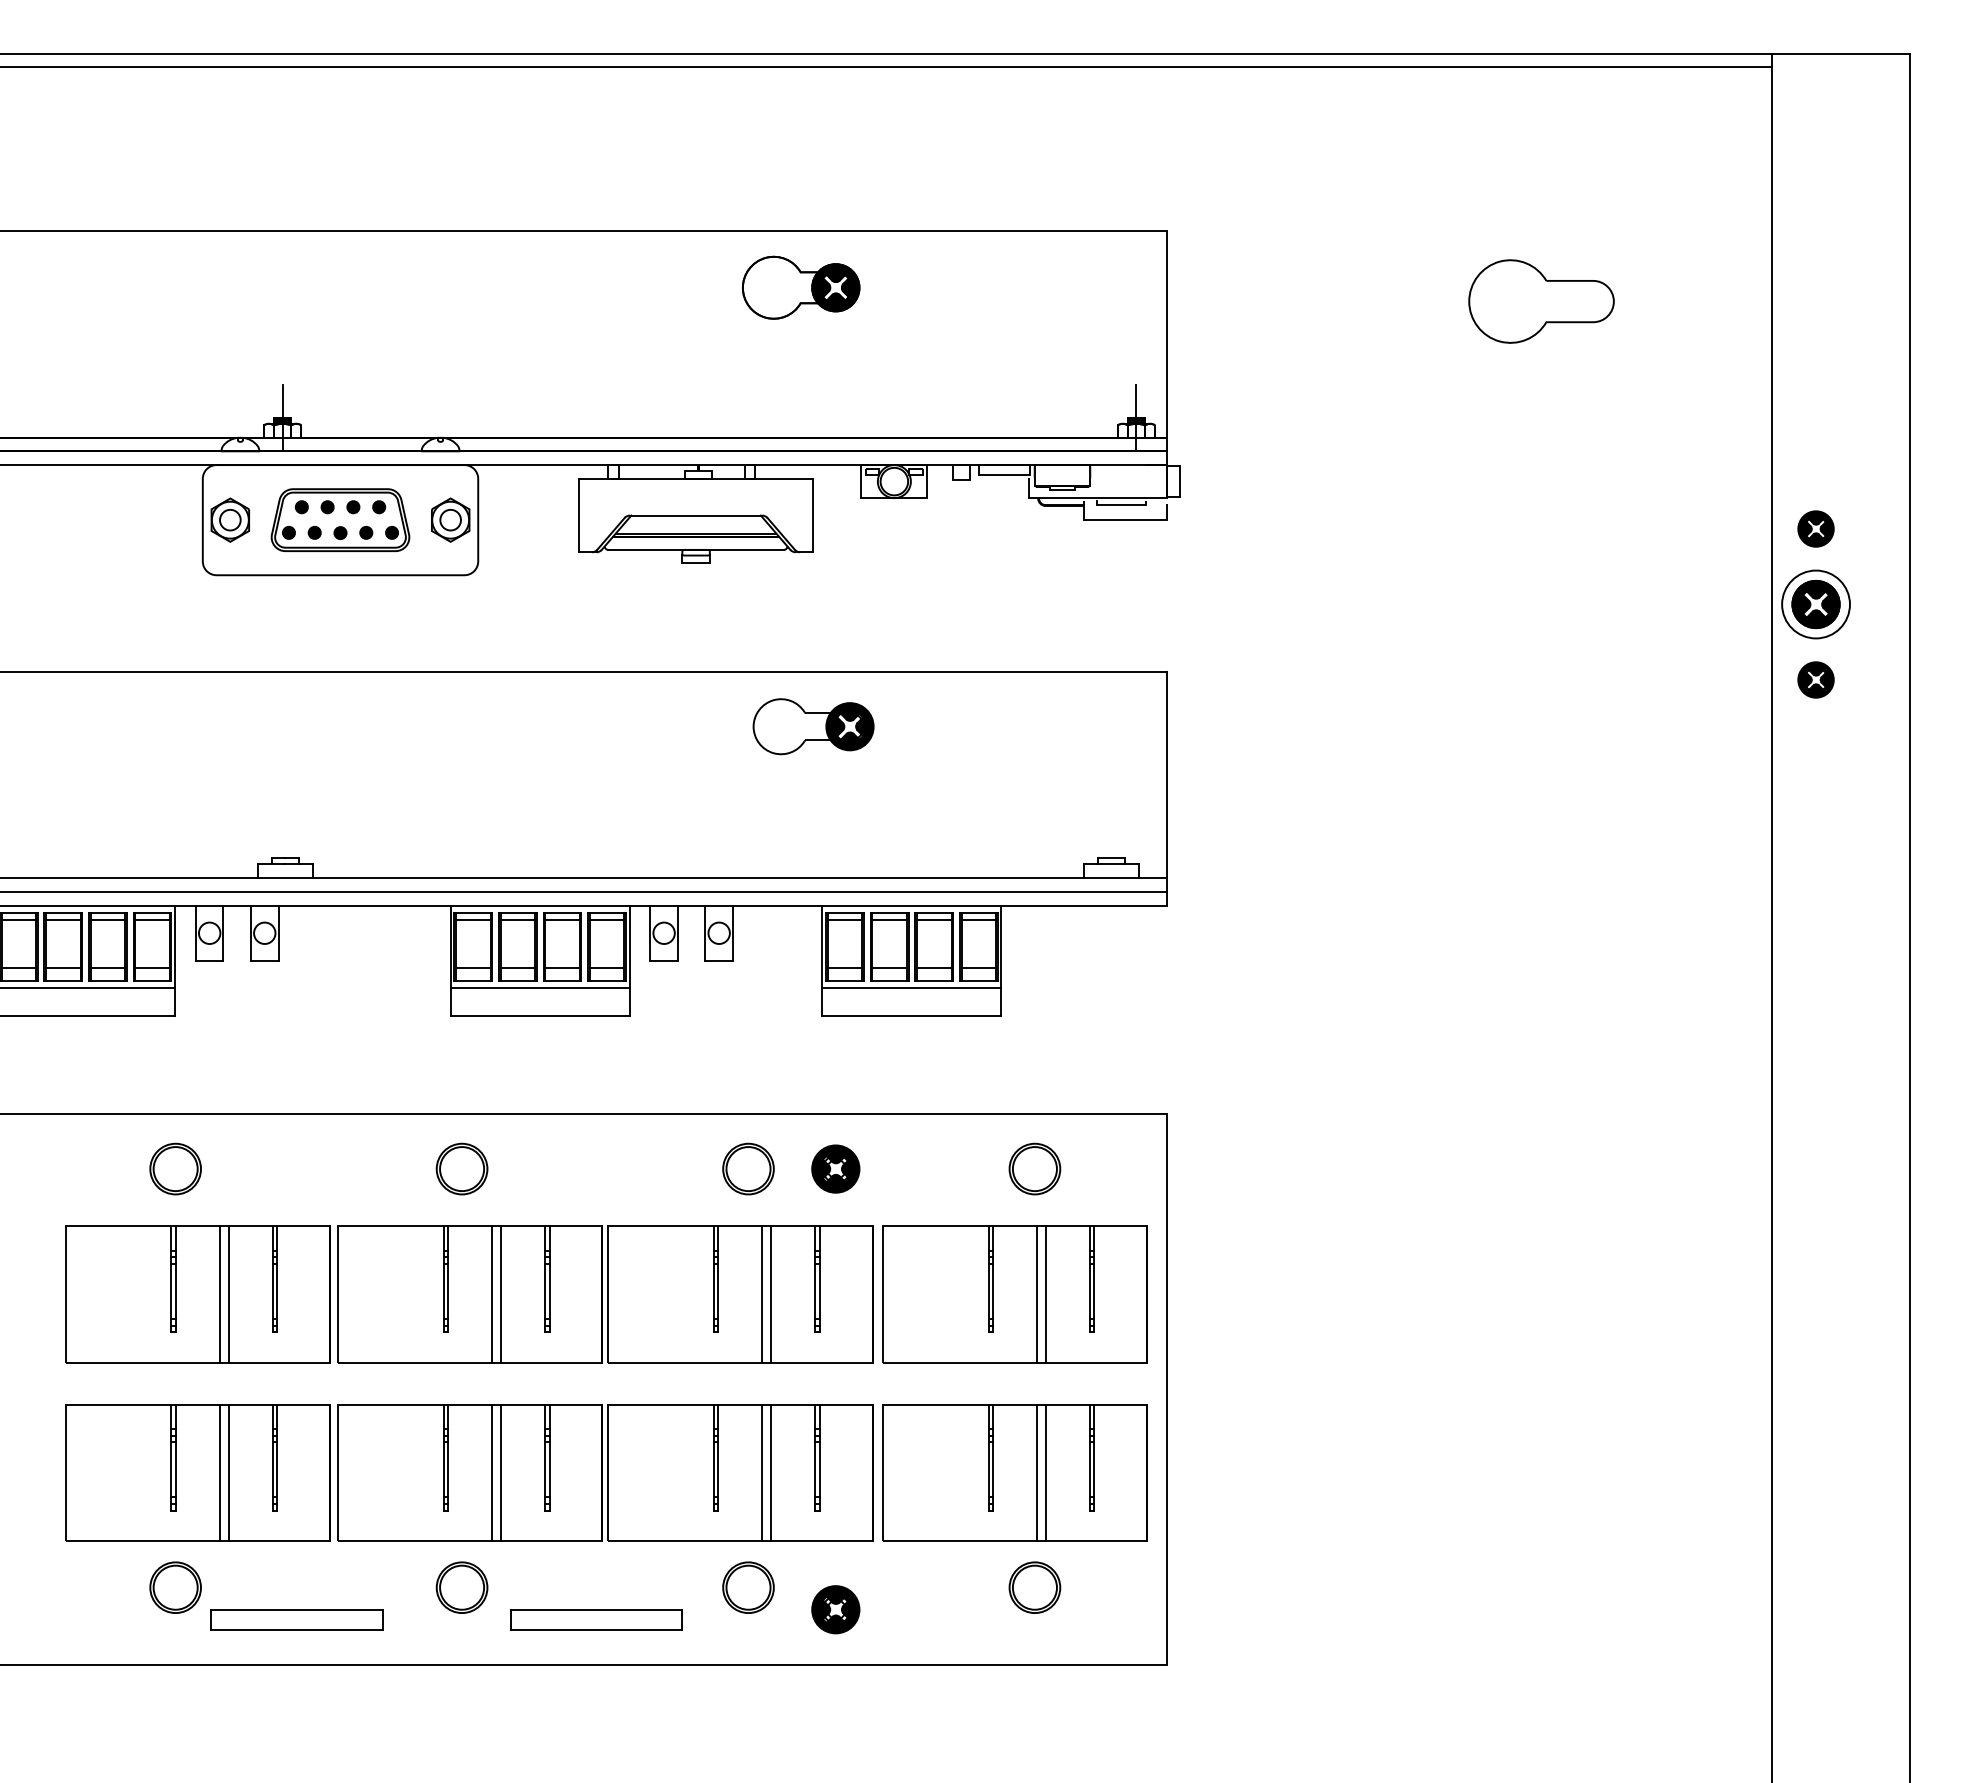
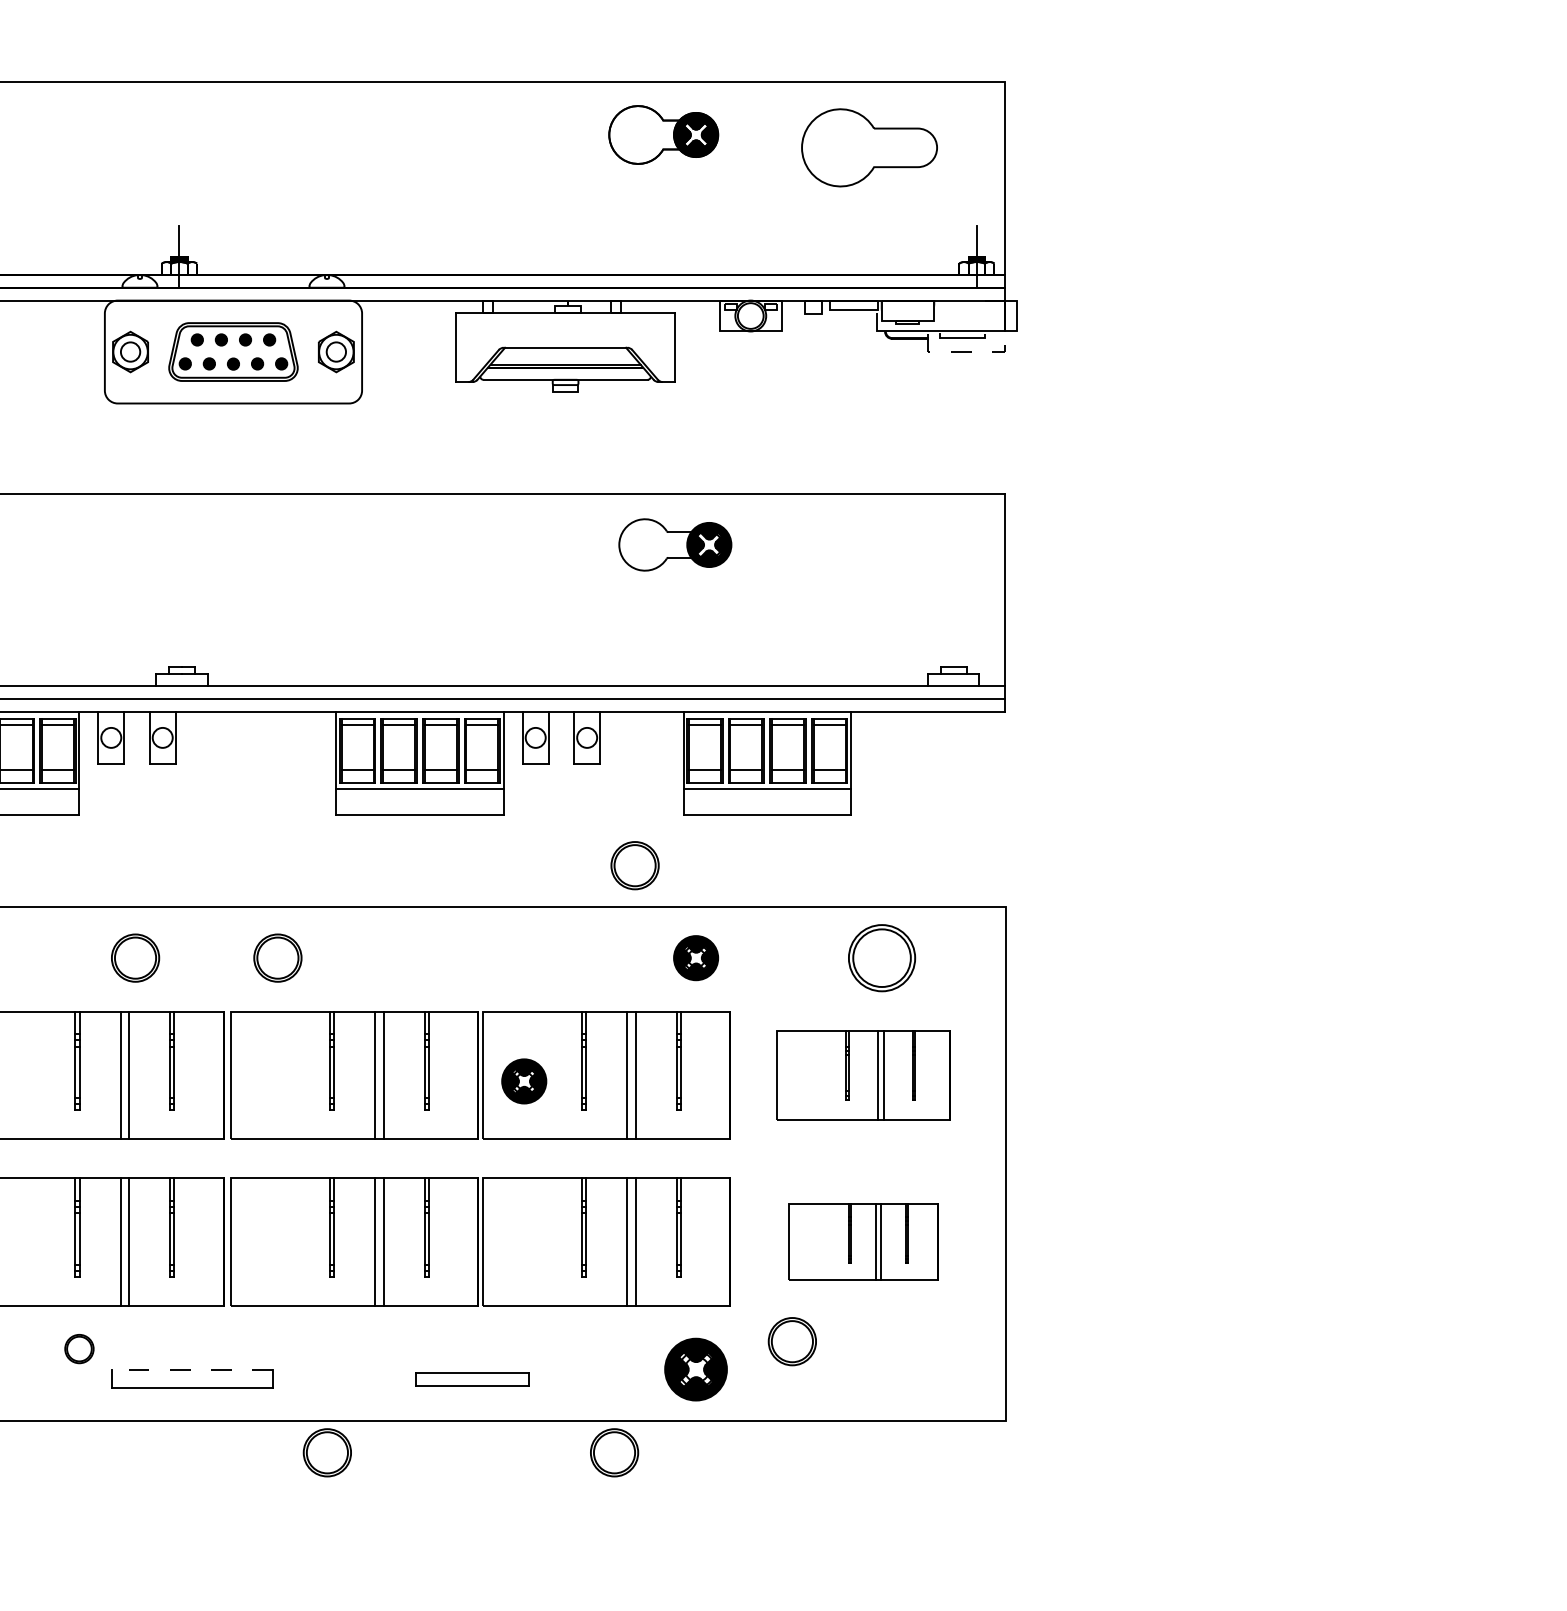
part: (1541, 301) -> (869, 147), moved
line: (1123, 520) -> (964, 352), solid -> dashed
part: (175, 1168) -> (135, 957), moved
part: (461, 1168) -> (277, 957), moved
part: (748, 1168) -> (635, 865), moved
part: (1034, 1168) -> (881, 957), size x1.4
part: (1014, 1294) -> (862, 1075), size x0.7
part: (651, 1300) -> (523, 1080), added
part: (1014, 1472) -> (862, 1241), size x0.6
part: (175, 1587) -> (79, 1348), size x0.6
part: (461, 1587) -> (326, 1452), moved
part: (748, 1587) -> (614, 1452), moved
part: (1034, 1587) -> (791, 1341), moved
line: (296, 1609) -> (192, 1369), solid -> dashed
part: (835, 1609) -> (695, 1369), size x1.4
part: (596, 1619) -> (472, 1378), size x0.7

